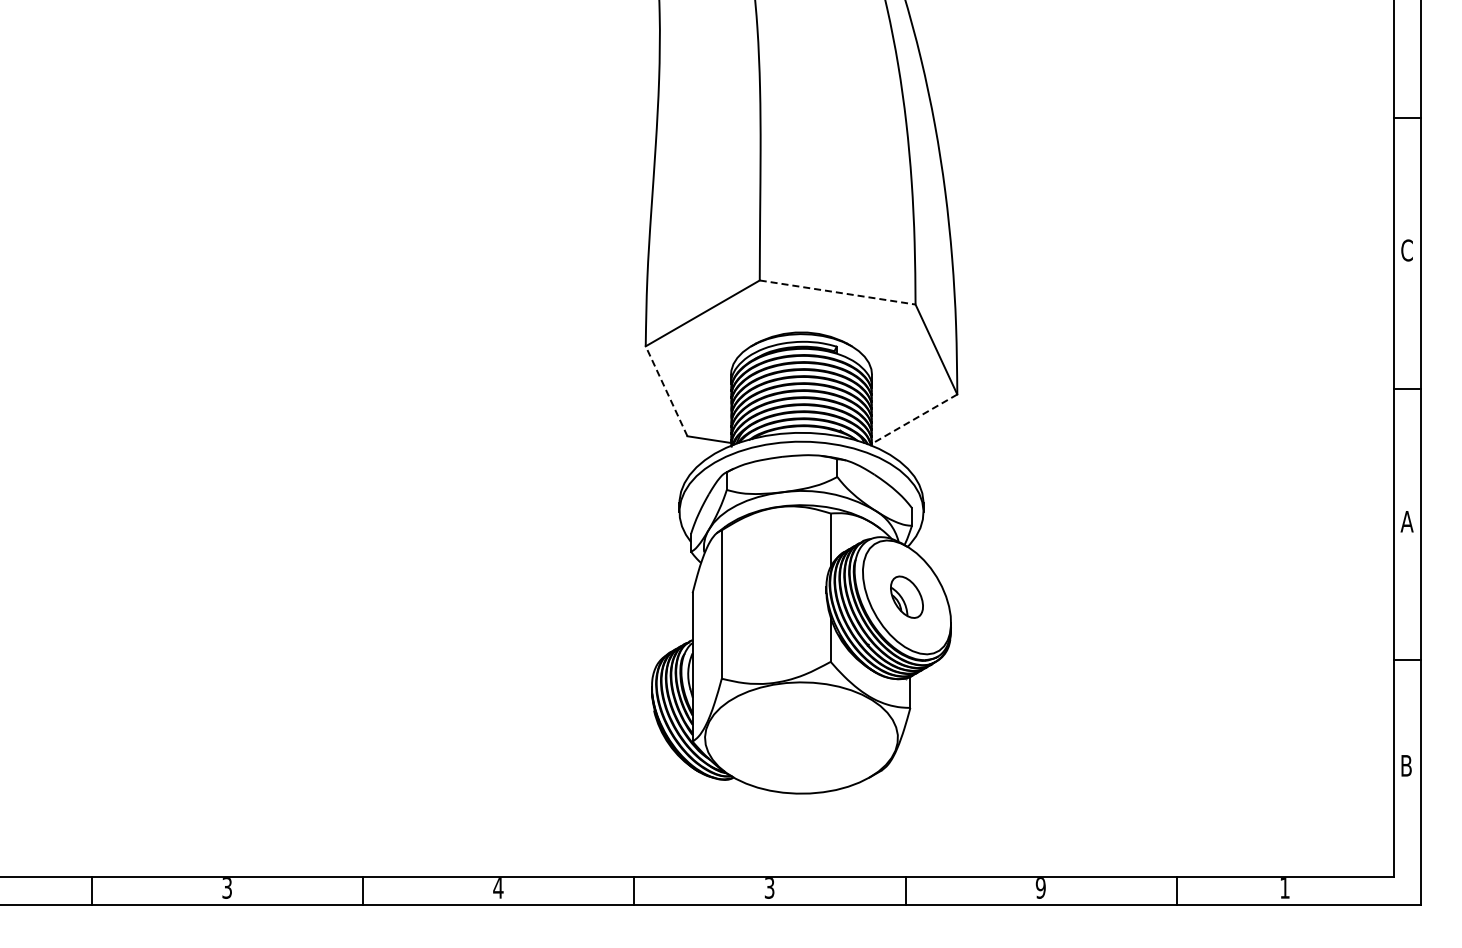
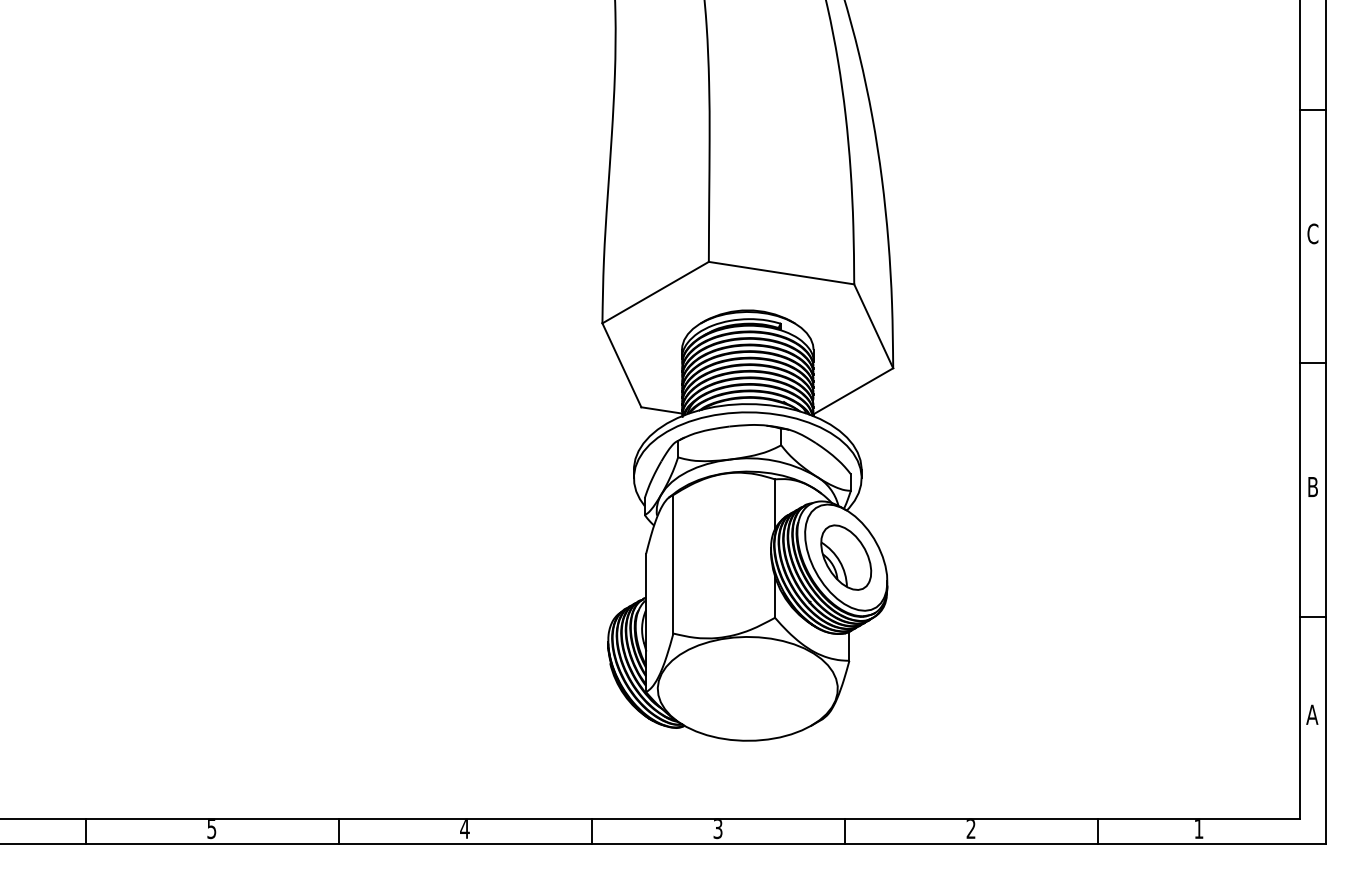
line: (837, 292) -> (781, 273), dashed -> solid
line: (666, 391) -> (621, 365), dashed -> solid
line: (914, 419) -> (853, 391), dashed -> solid
text: (1406, 521) -> (1312, 486), A -> B
part: (906, 596) -> (845, 556), size x1.67
text: (1406, 765) -> (1312, 714), B -> A
text: (226, 888) -> (211, 829), 3 -> 5
text: (1040, 888) -> (970, 829), 9 -> 2

